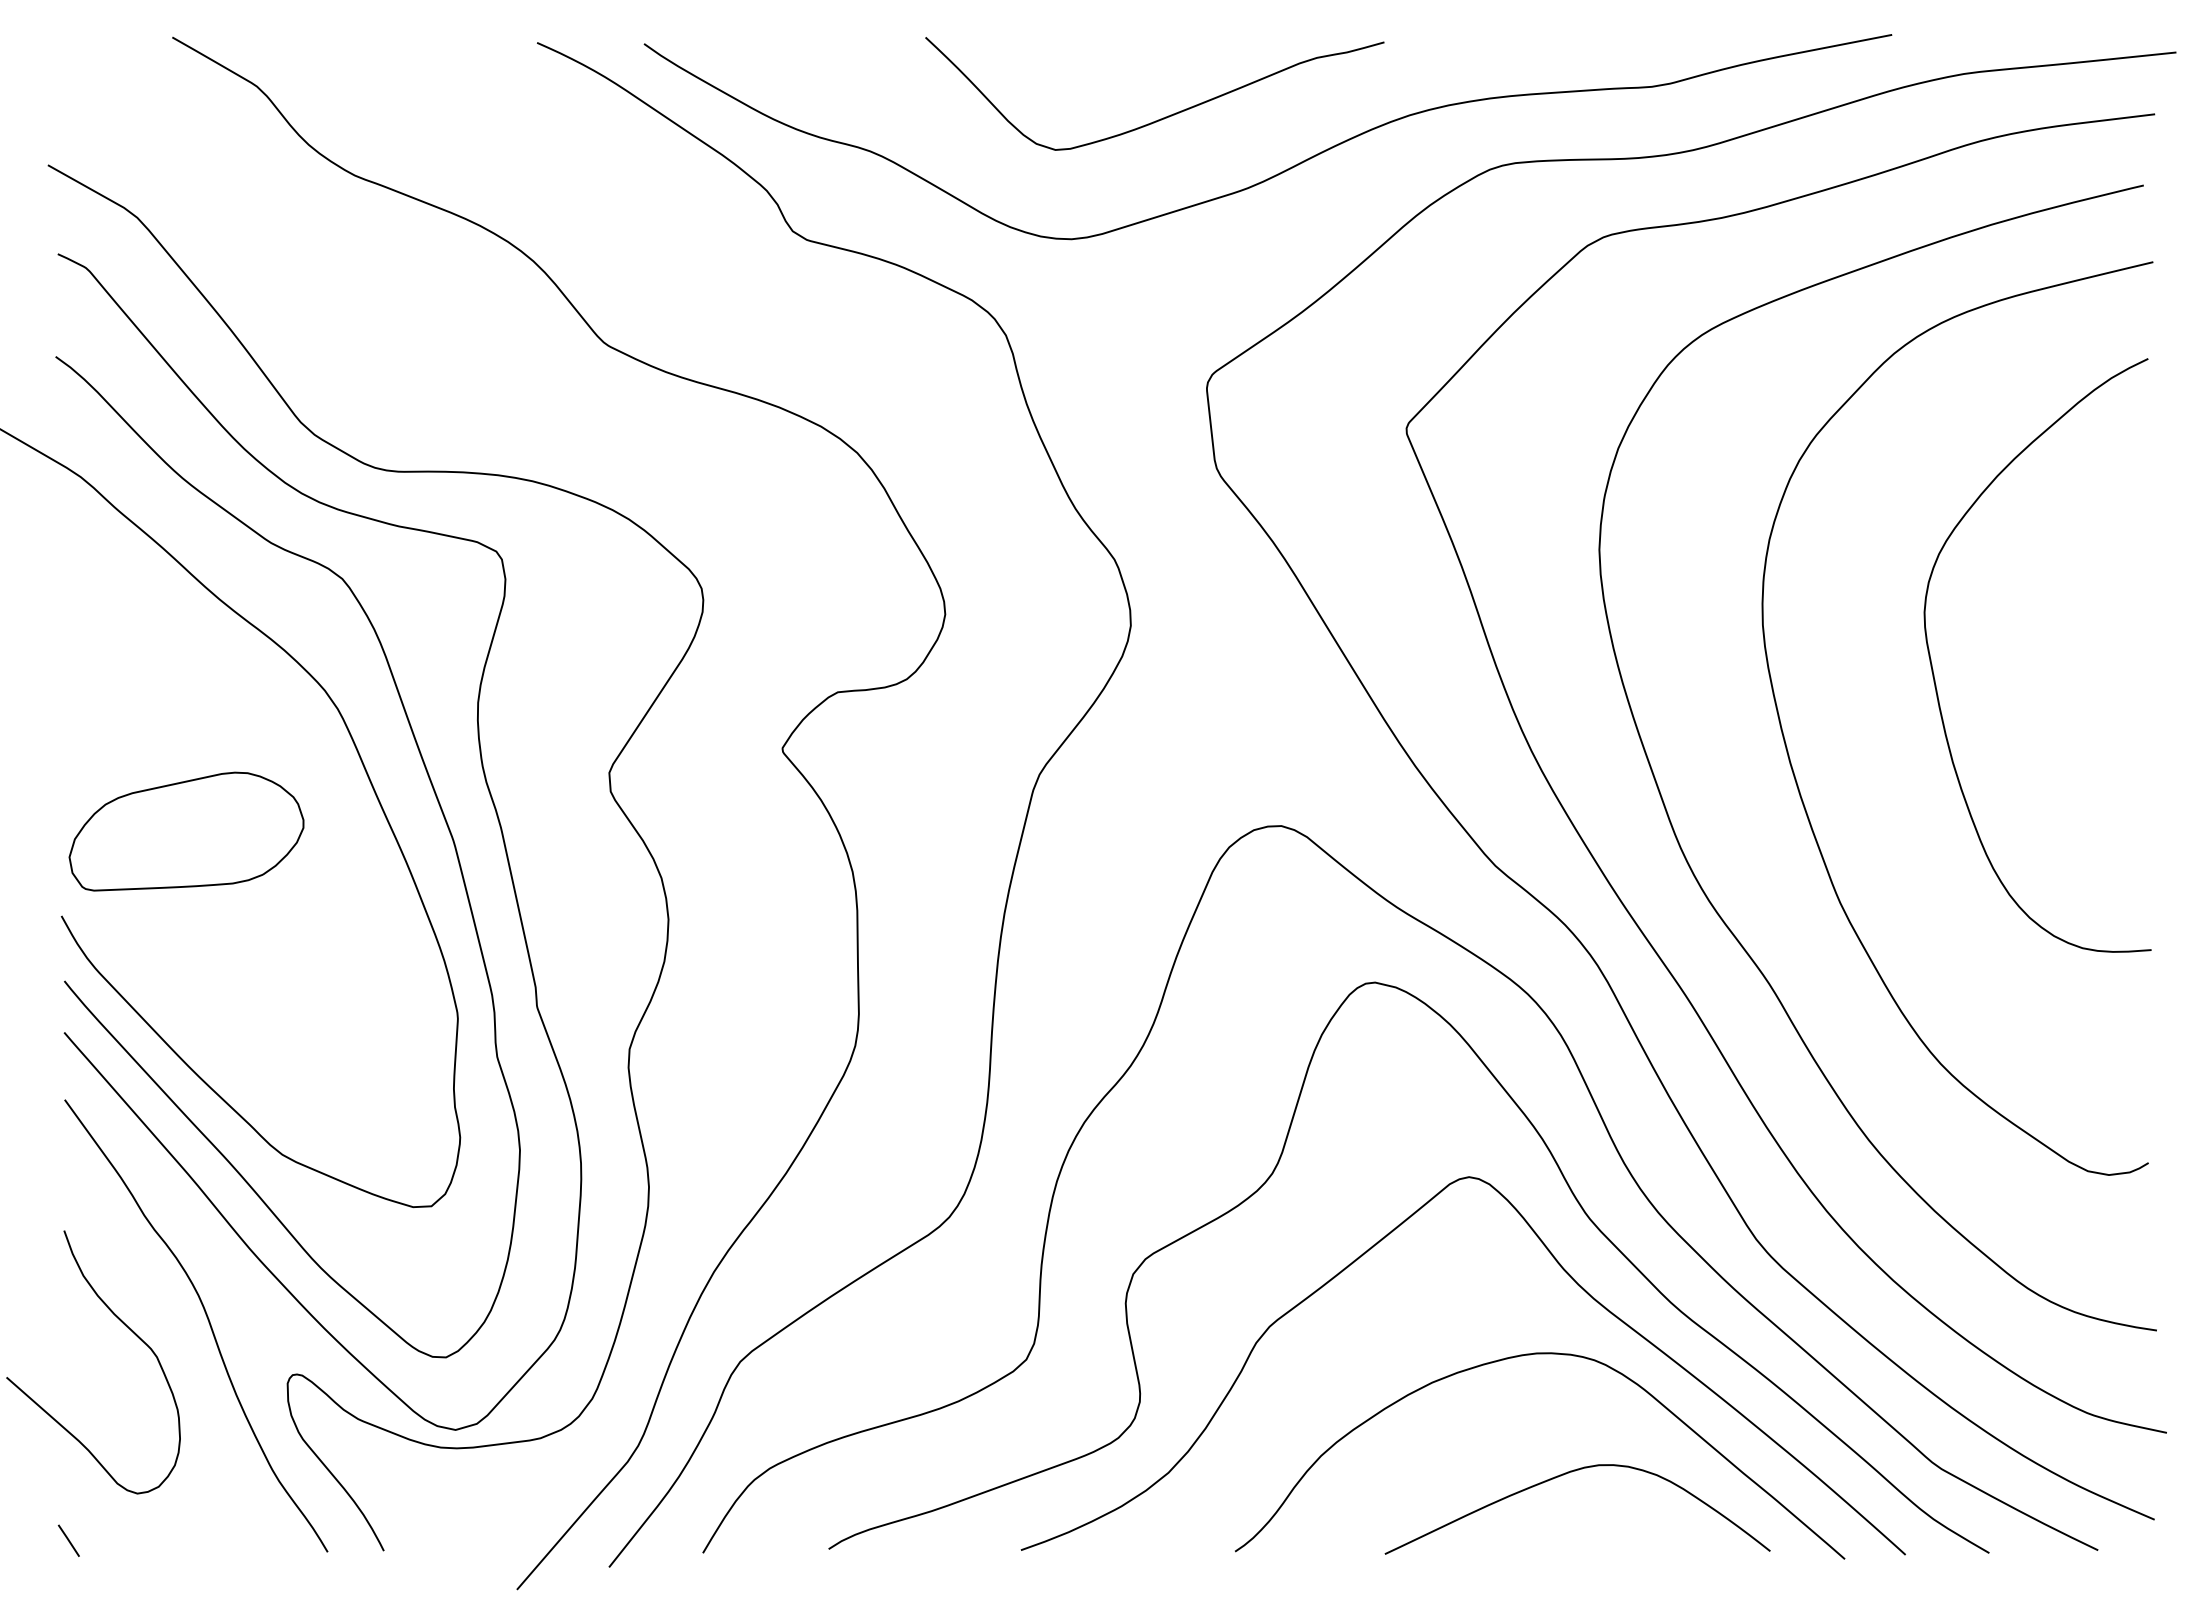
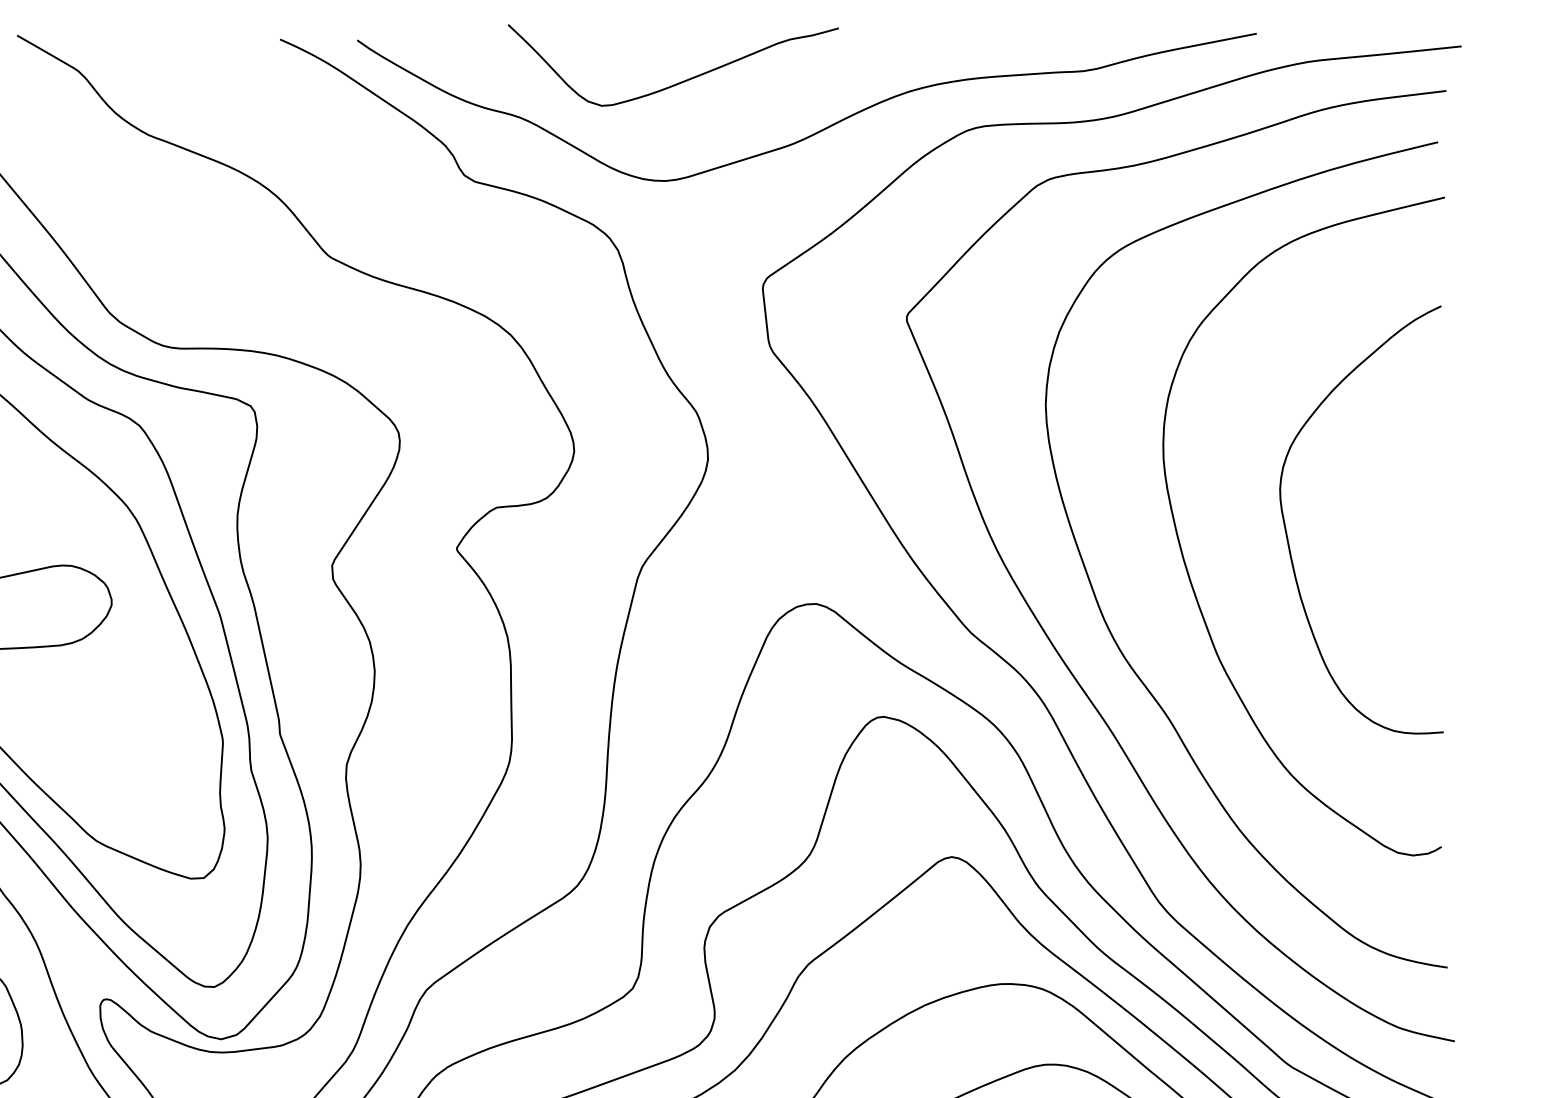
curve: (1165, 116) -> (681, 81), moved
curve: (1934, 674) -> (1287, 533), moved

